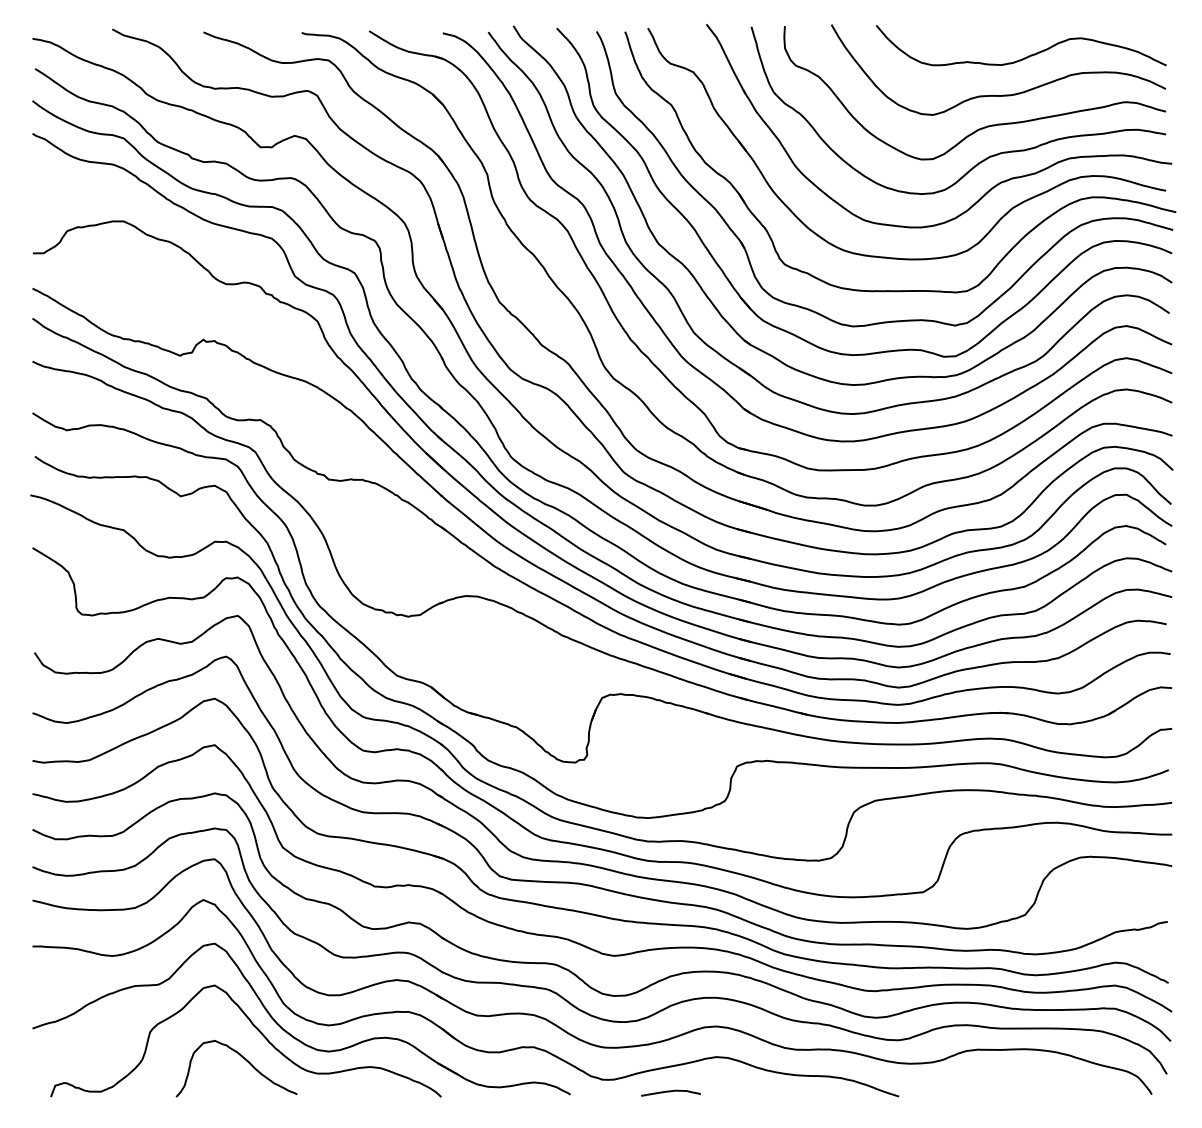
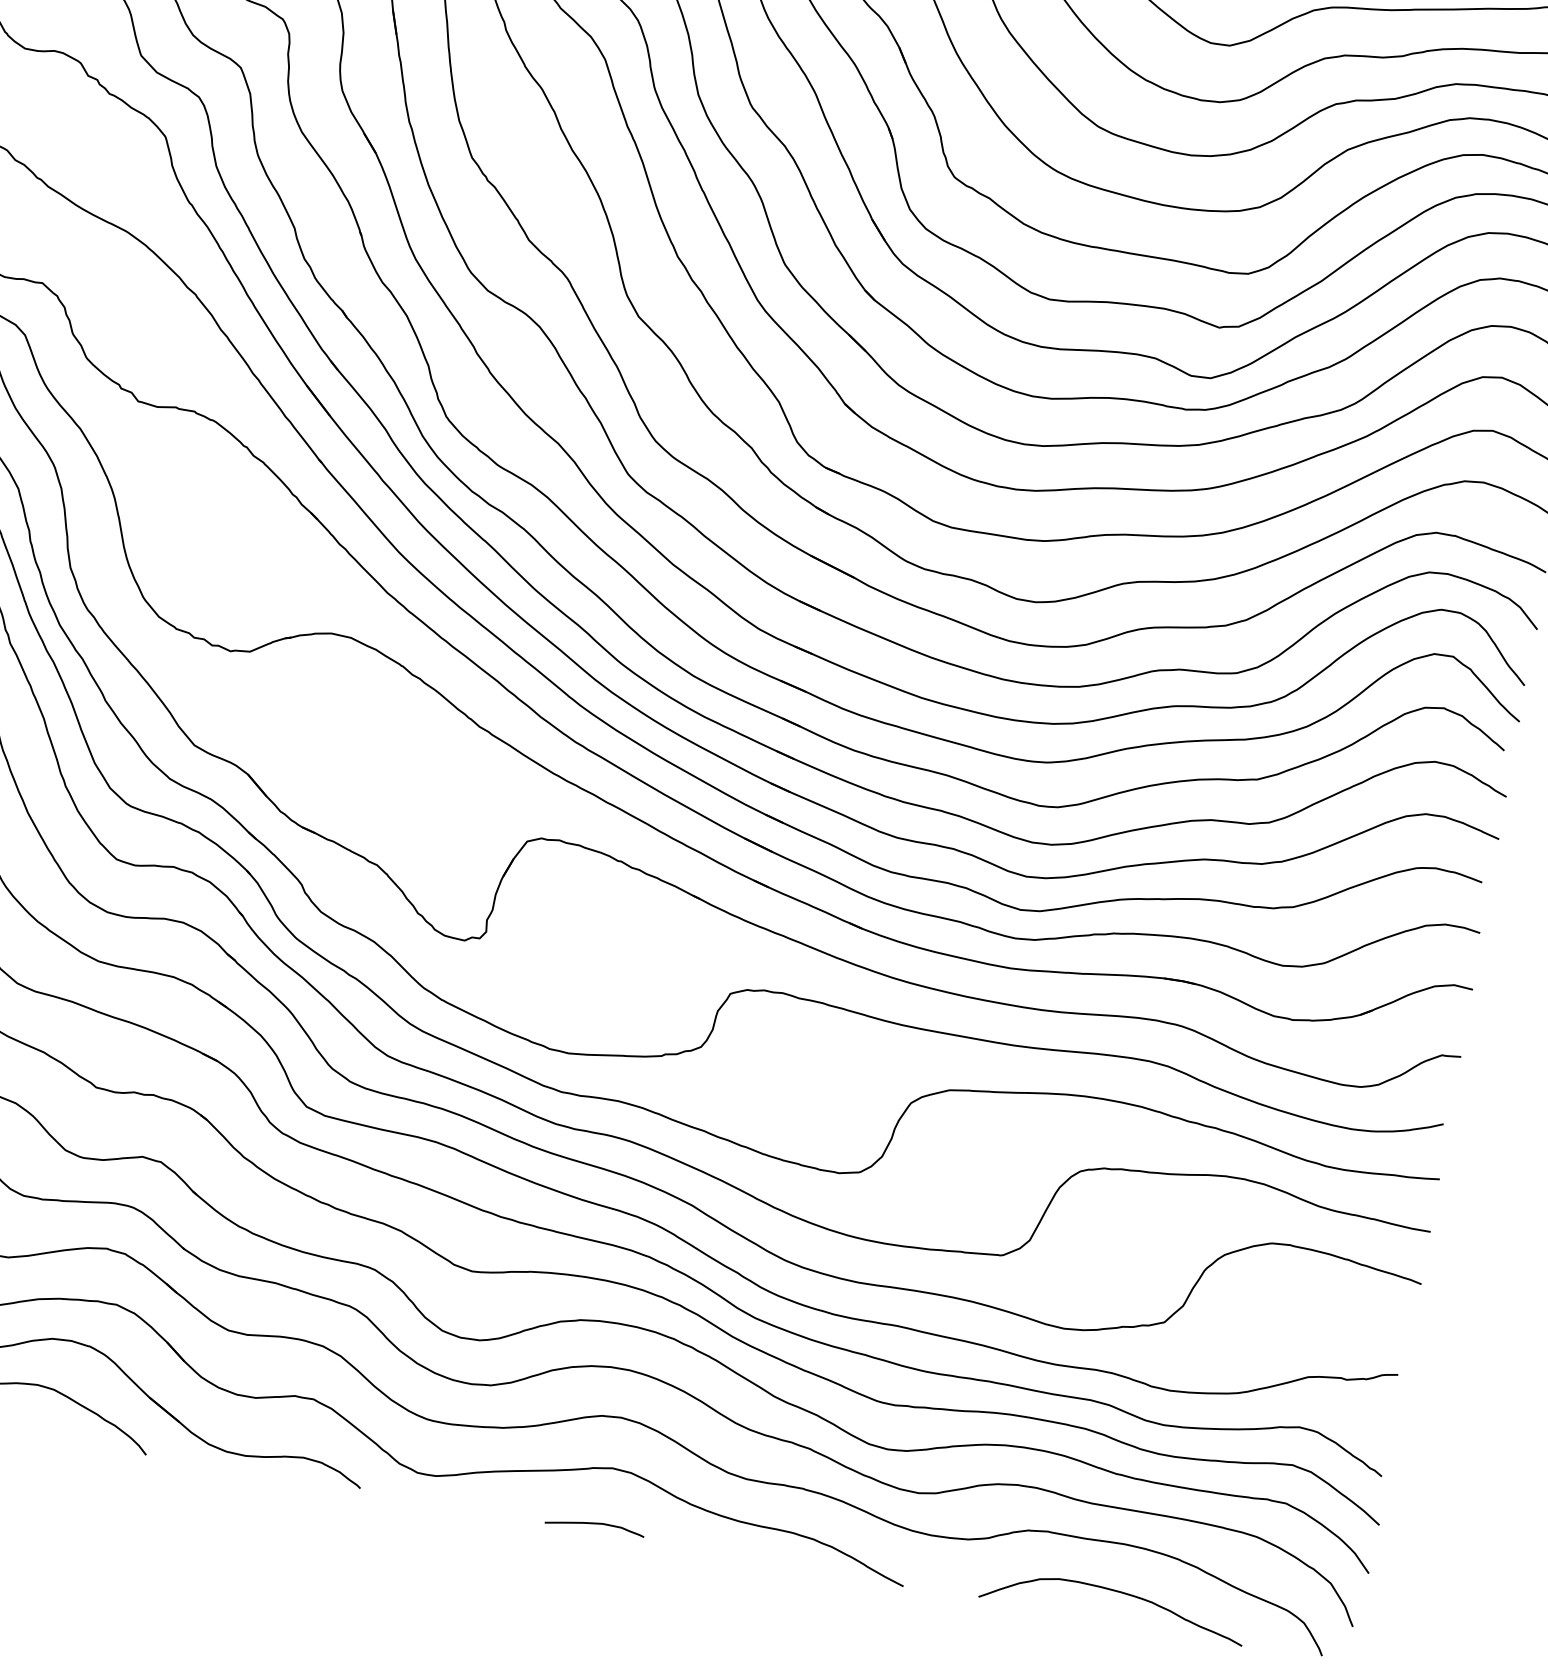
curve: (1024, 1078) -> (1116, 1592), added
curve: (670, 1092) -> (594, 1525), moved

